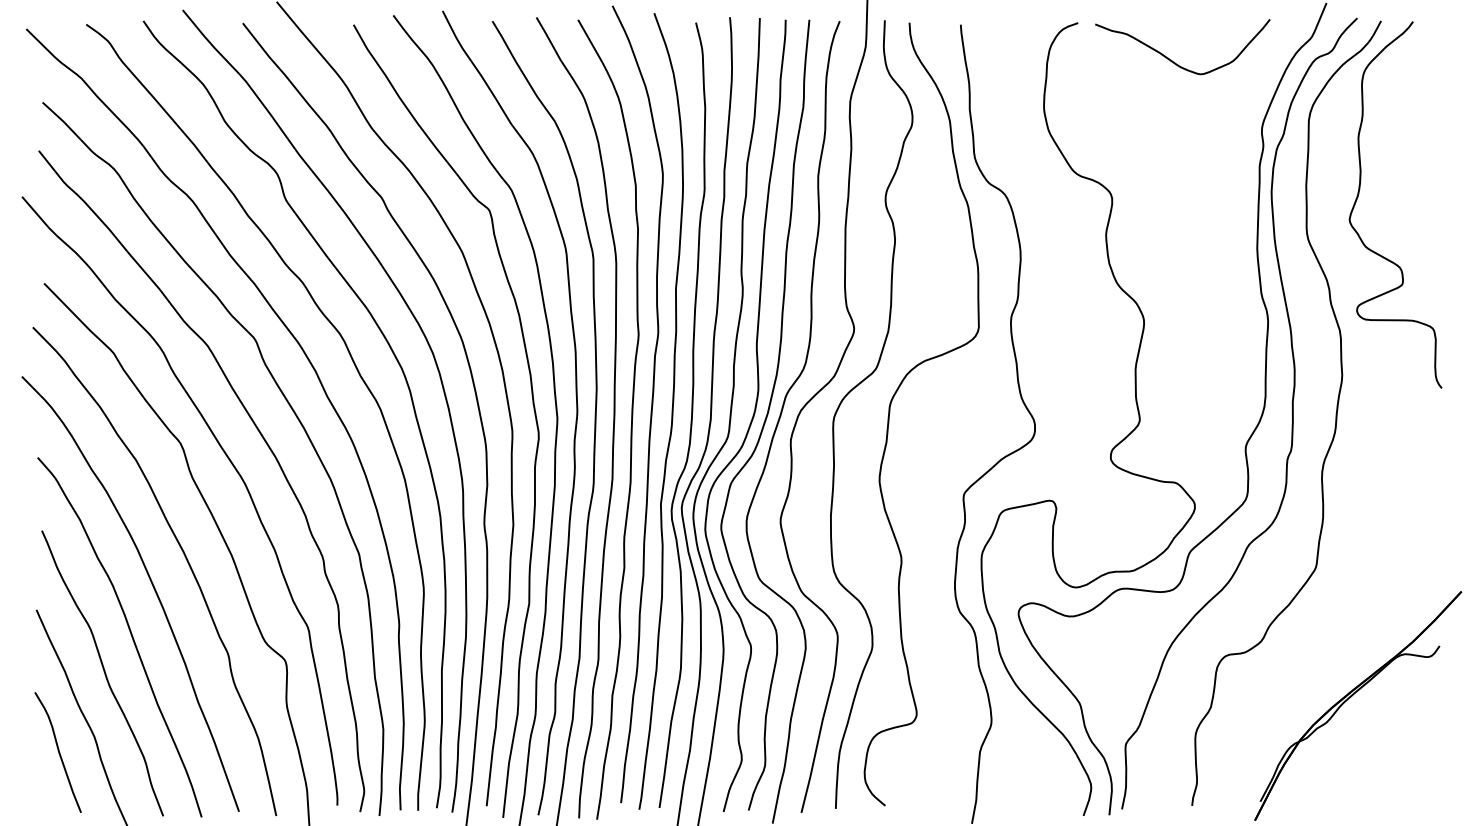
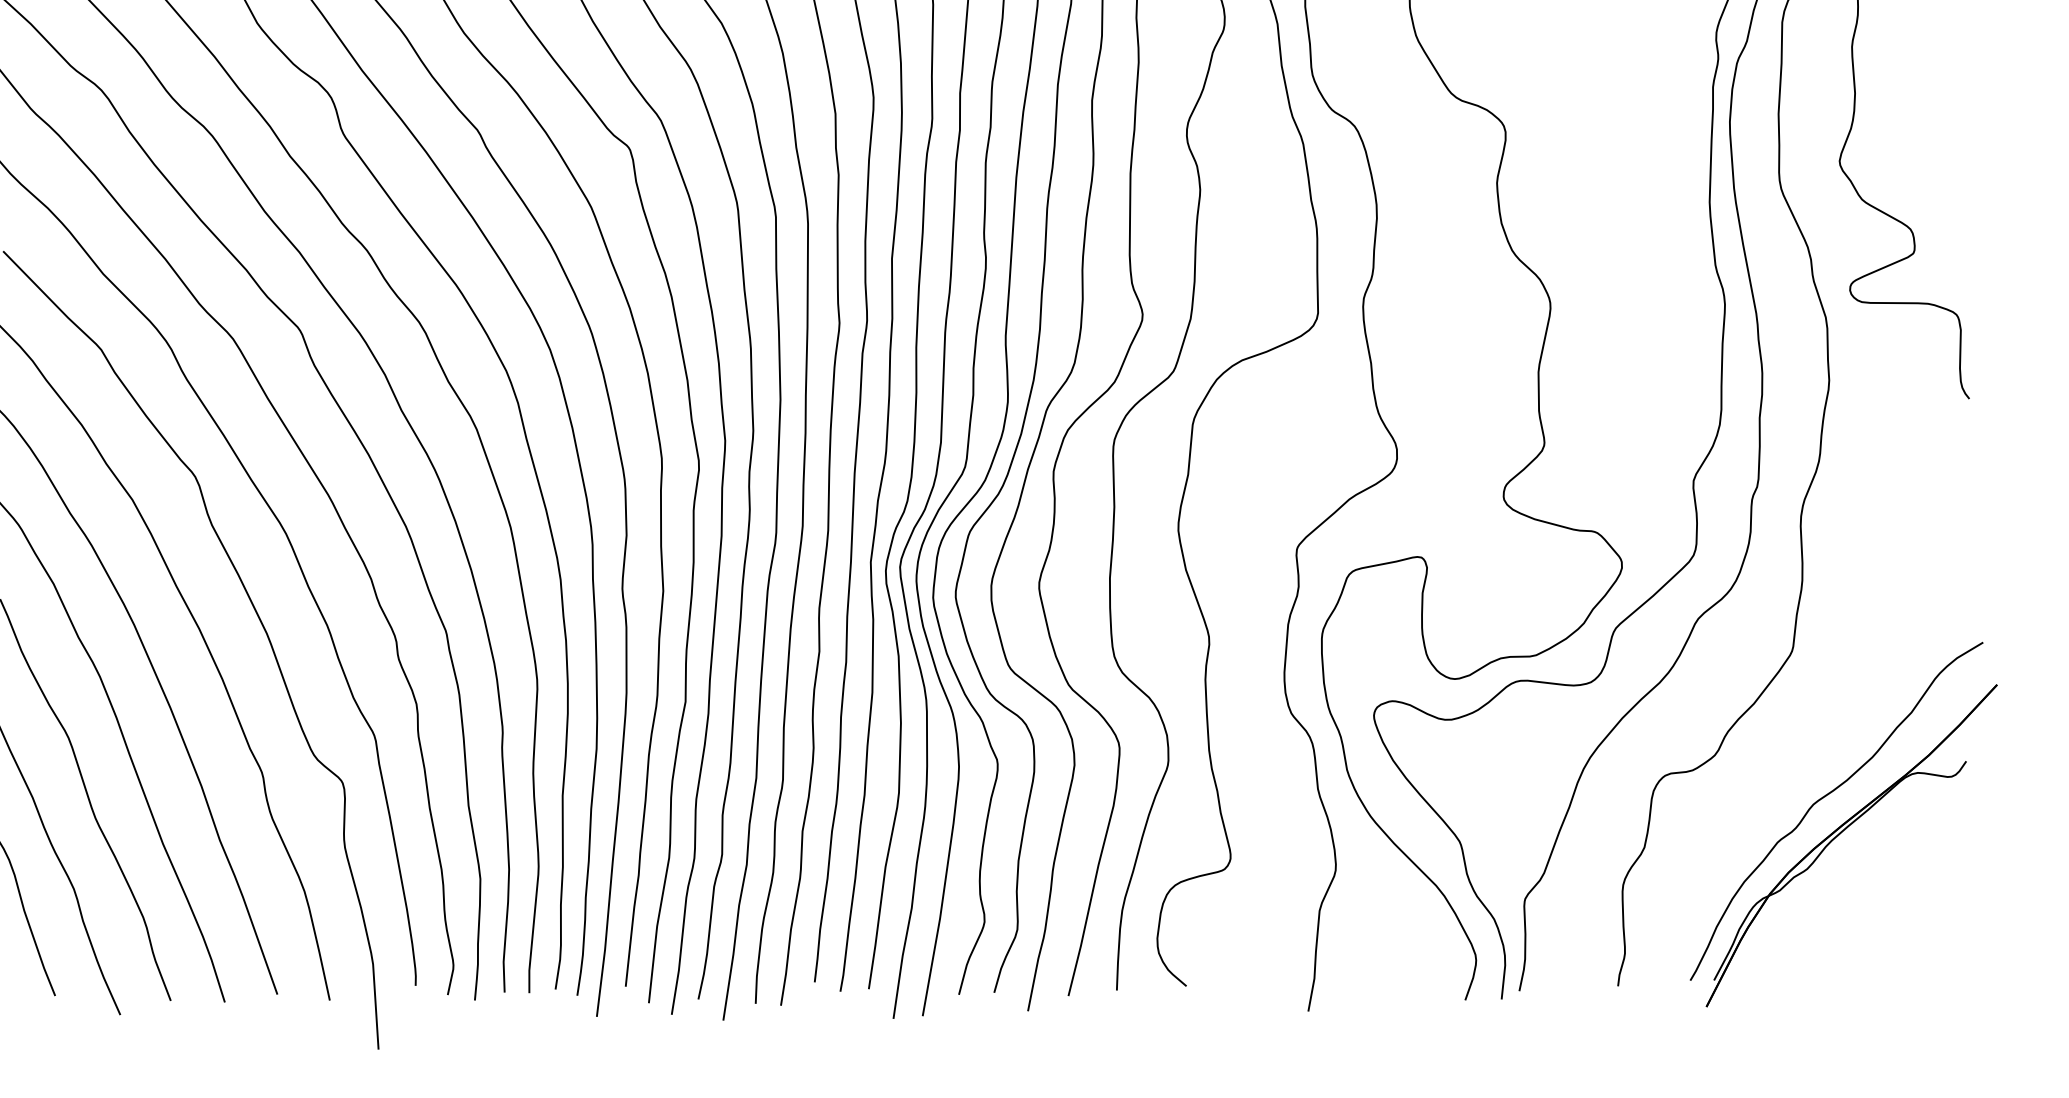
curve: (1340, 671) -> (1826, 797), added

